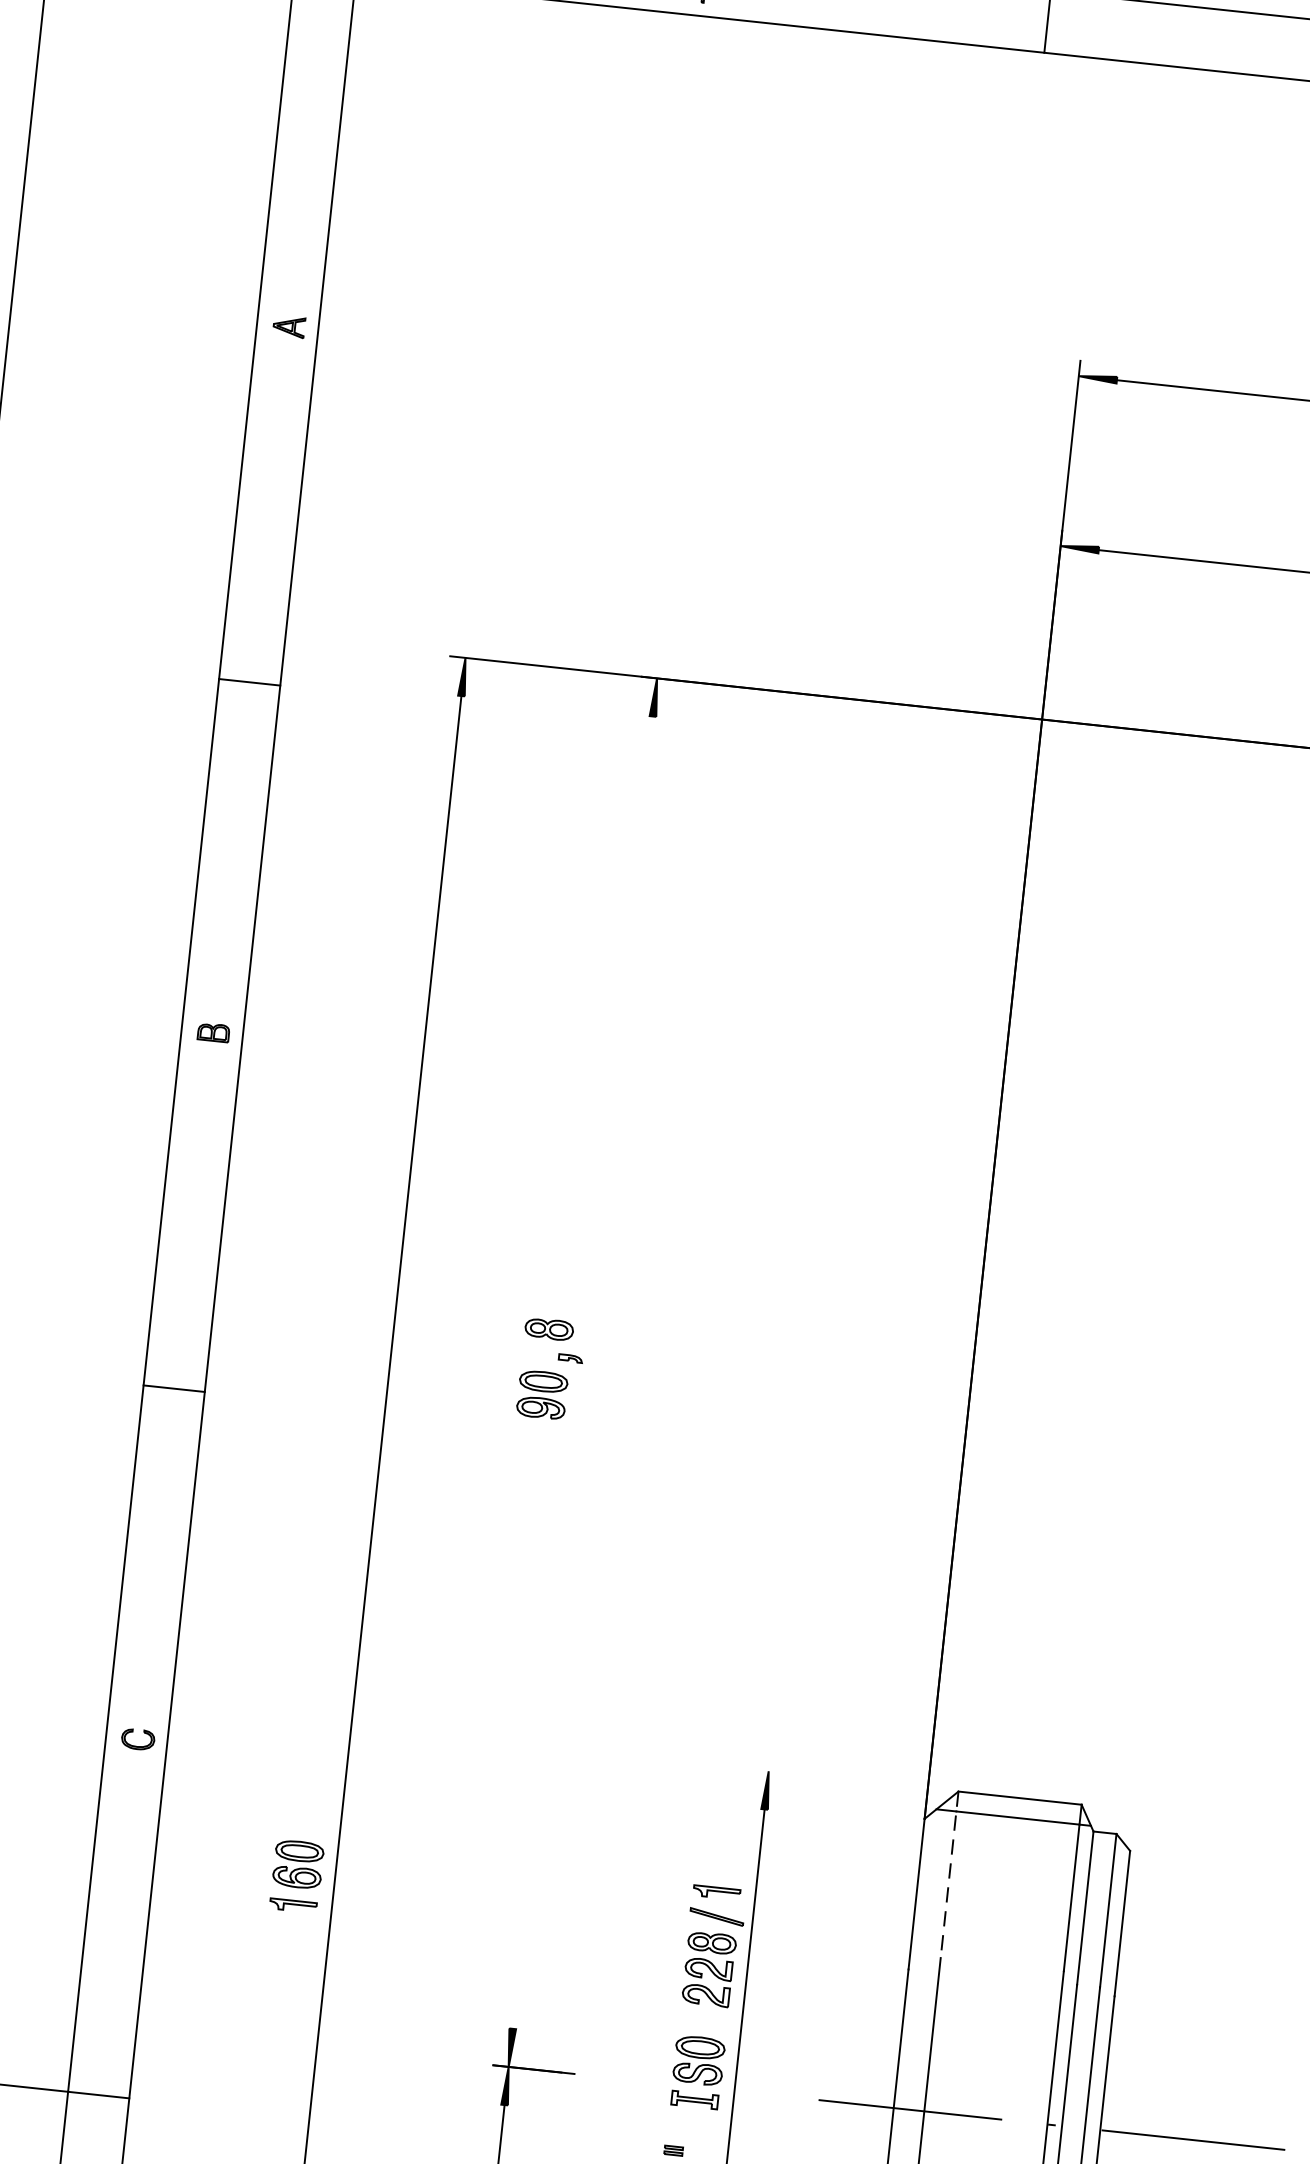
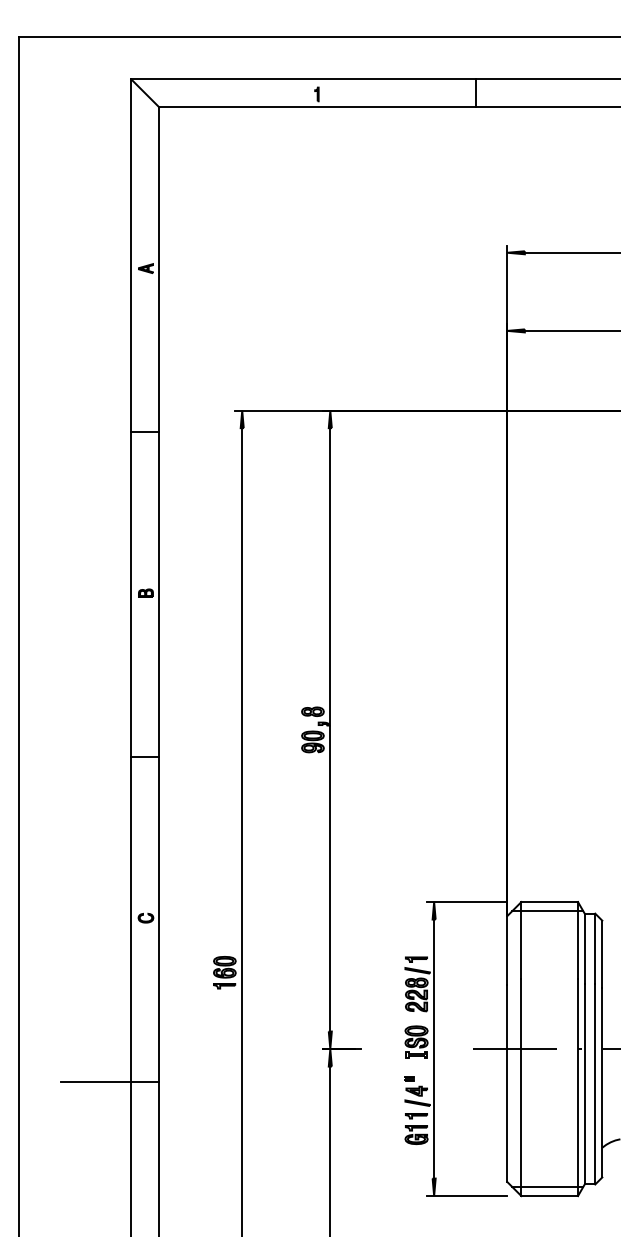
line: (583, 1371) -> (330, 729), added
line: (841, 1780) -> (467, 902), added
line: (949, 1875) -> (521, 940), dashed -> solid

